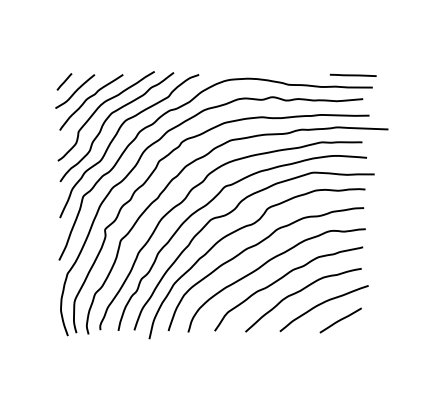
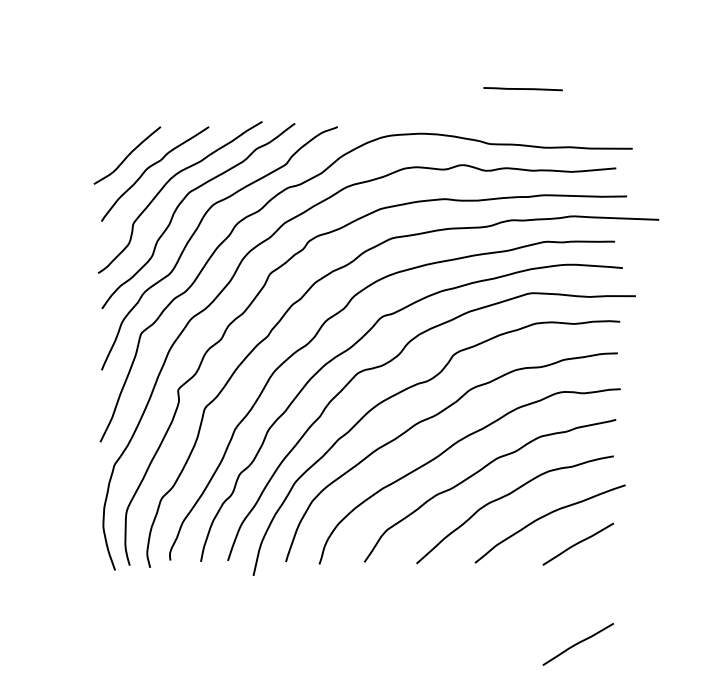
line: (353, 74) -> (523, 87), moved
line: (64, 81) -> (109, 138), removed
line: (340, 379) -> (577, 644), added

